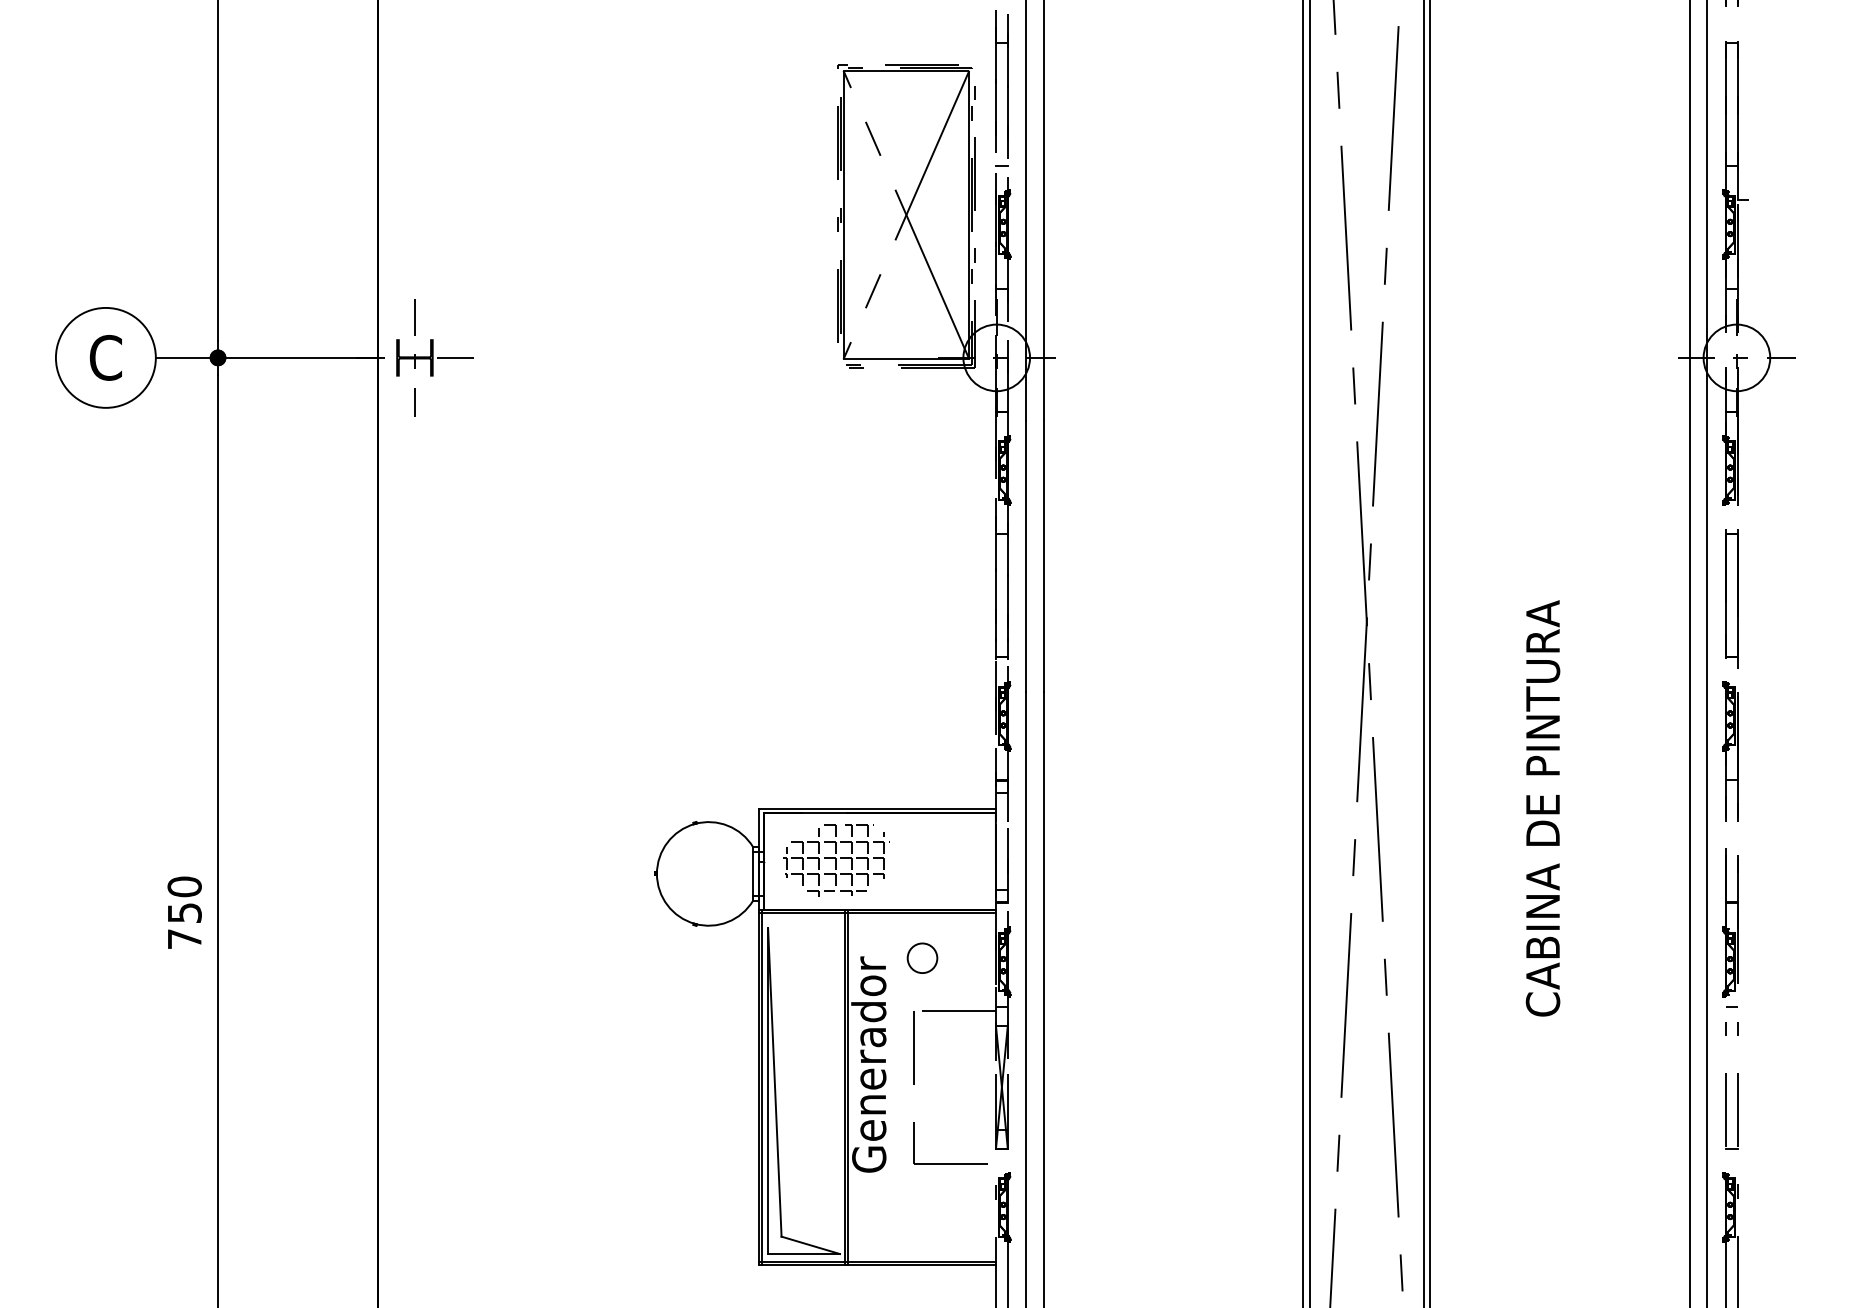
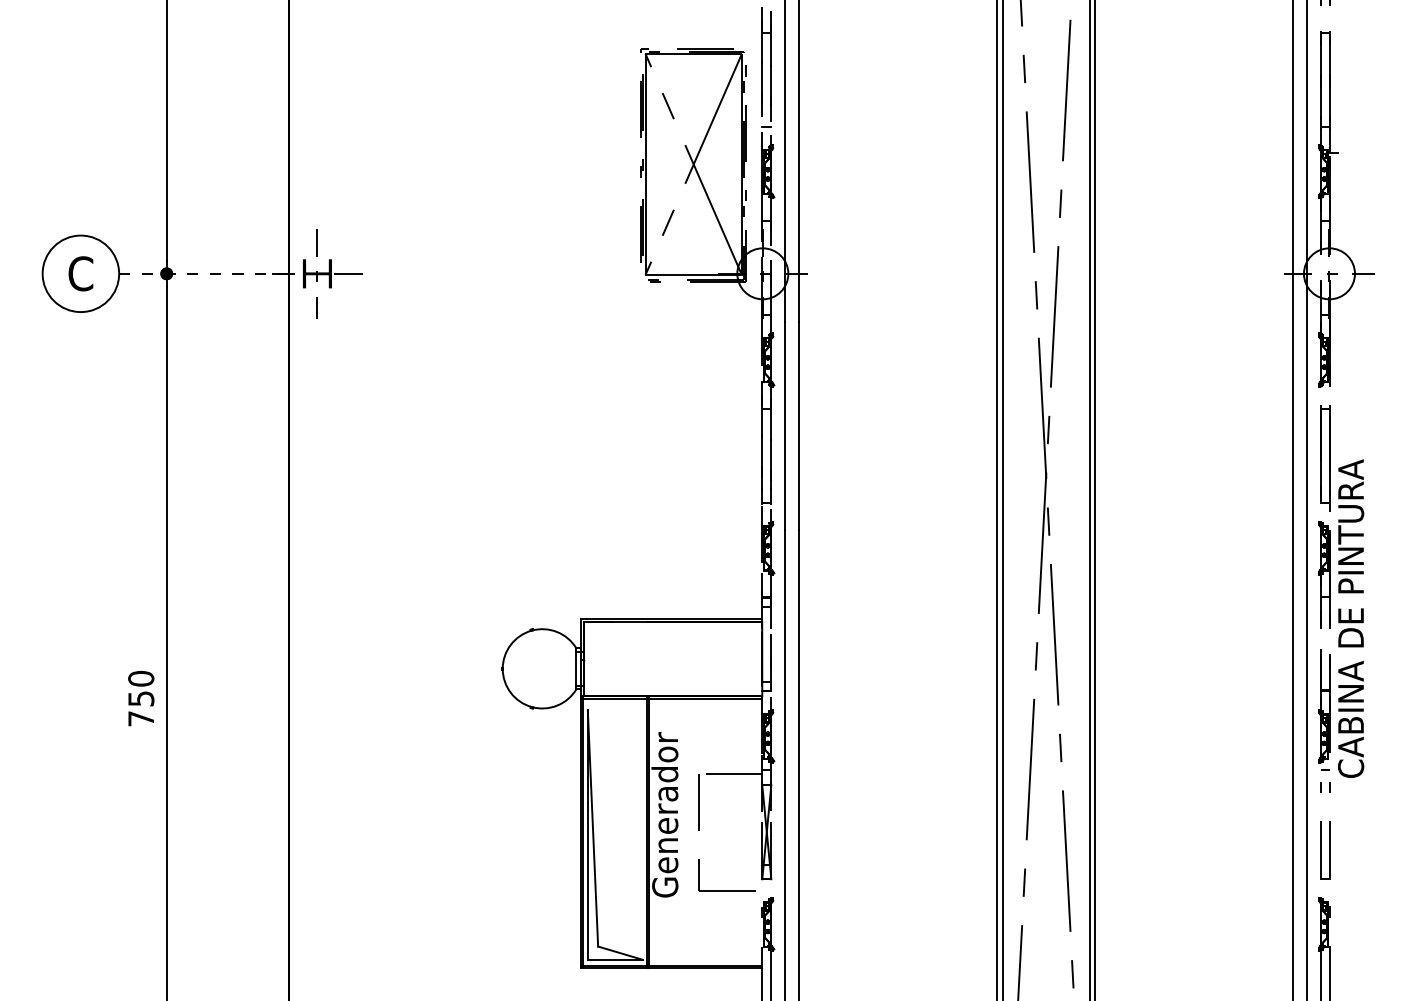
line: (267, 357) -> (204, 273), solid -> dashed
text: (1543, 808) -> (1351, 618), moved
part: (835, 860) -> (639, 658), size x0.7
part: (921, 958) -> (705, 733), removed

